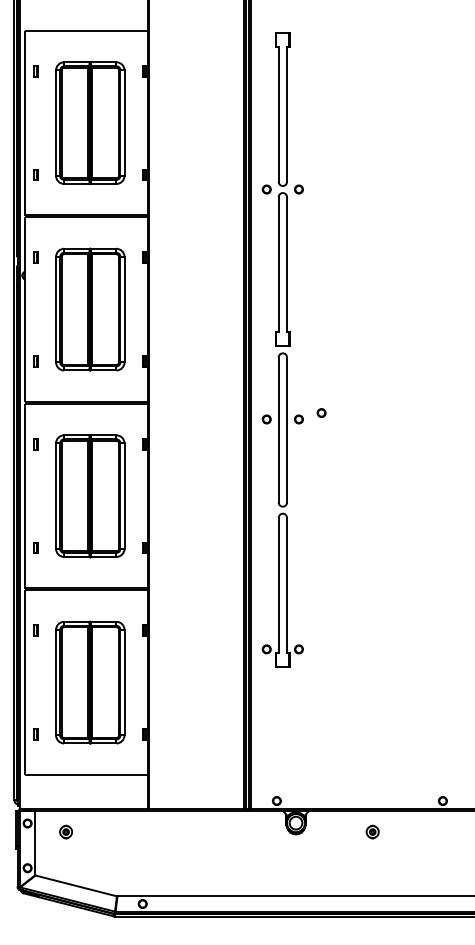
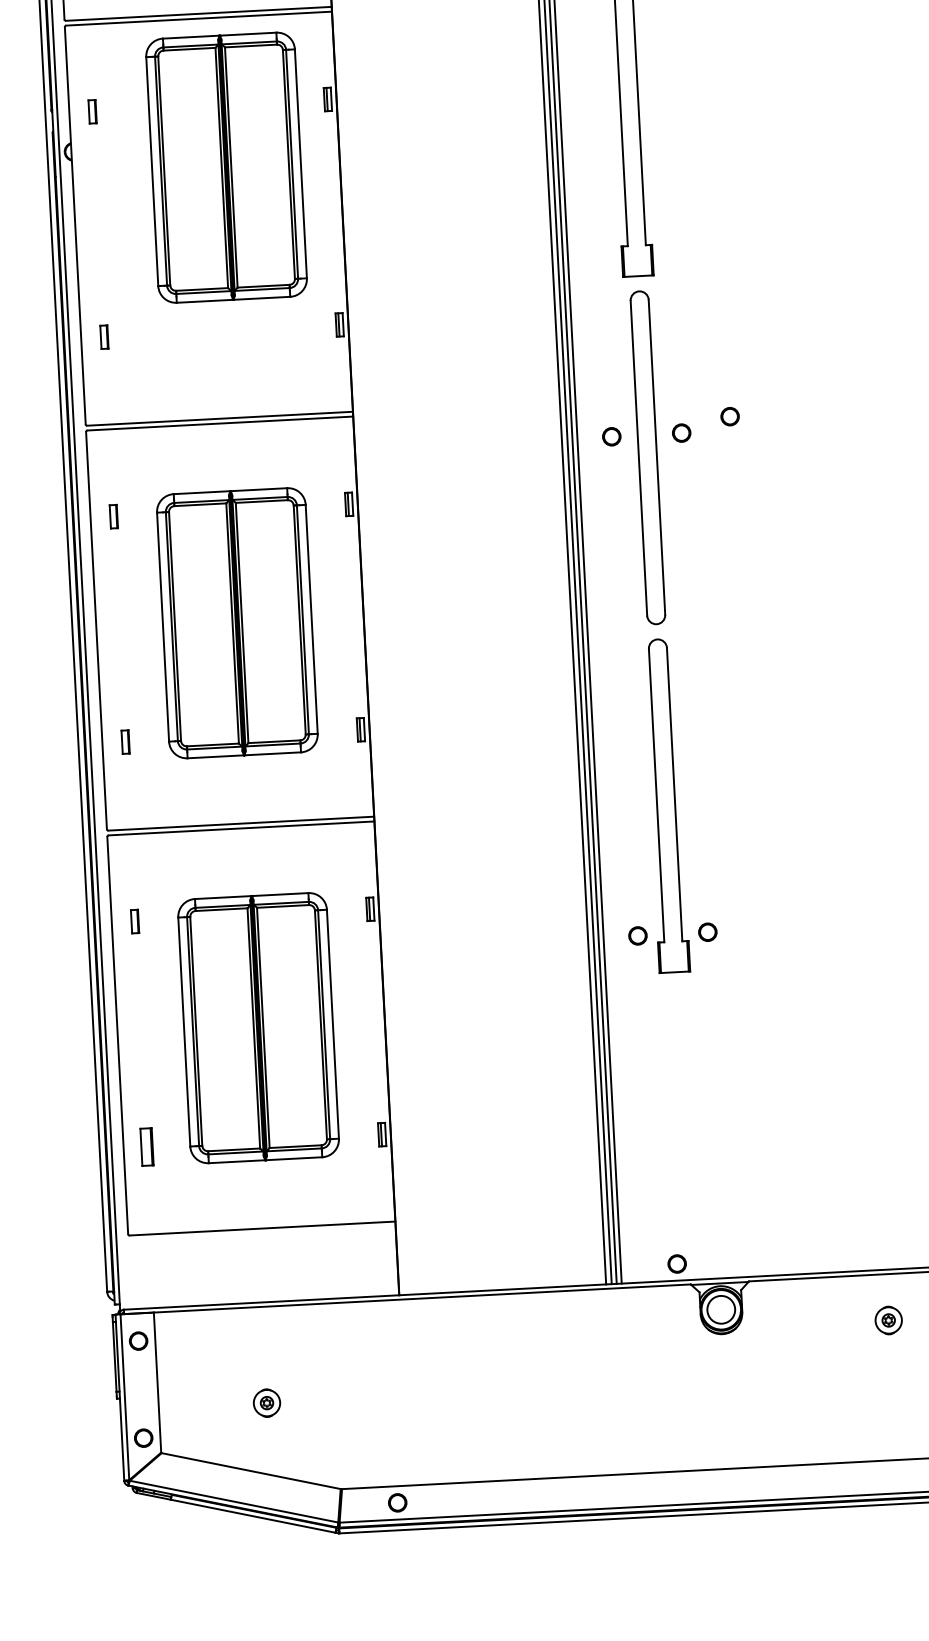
part: (90, 309) -> (227, 167), moved
part: (35, 734) -> (145, 1147), size x1.6
part: (65, 831) -> (265, 1401), moved

